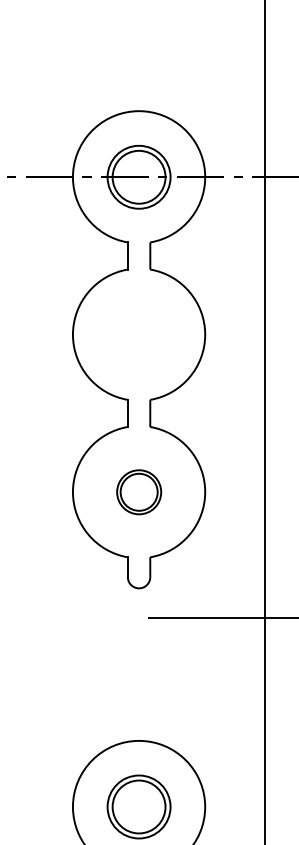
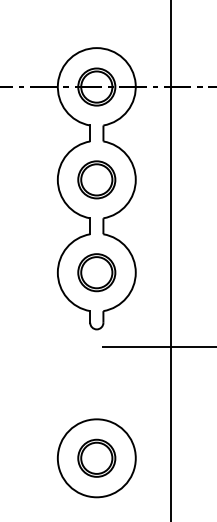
part: (138, 334) -> (96, 179), added
part: (138, 491) -> (96, 272), size x1.43

